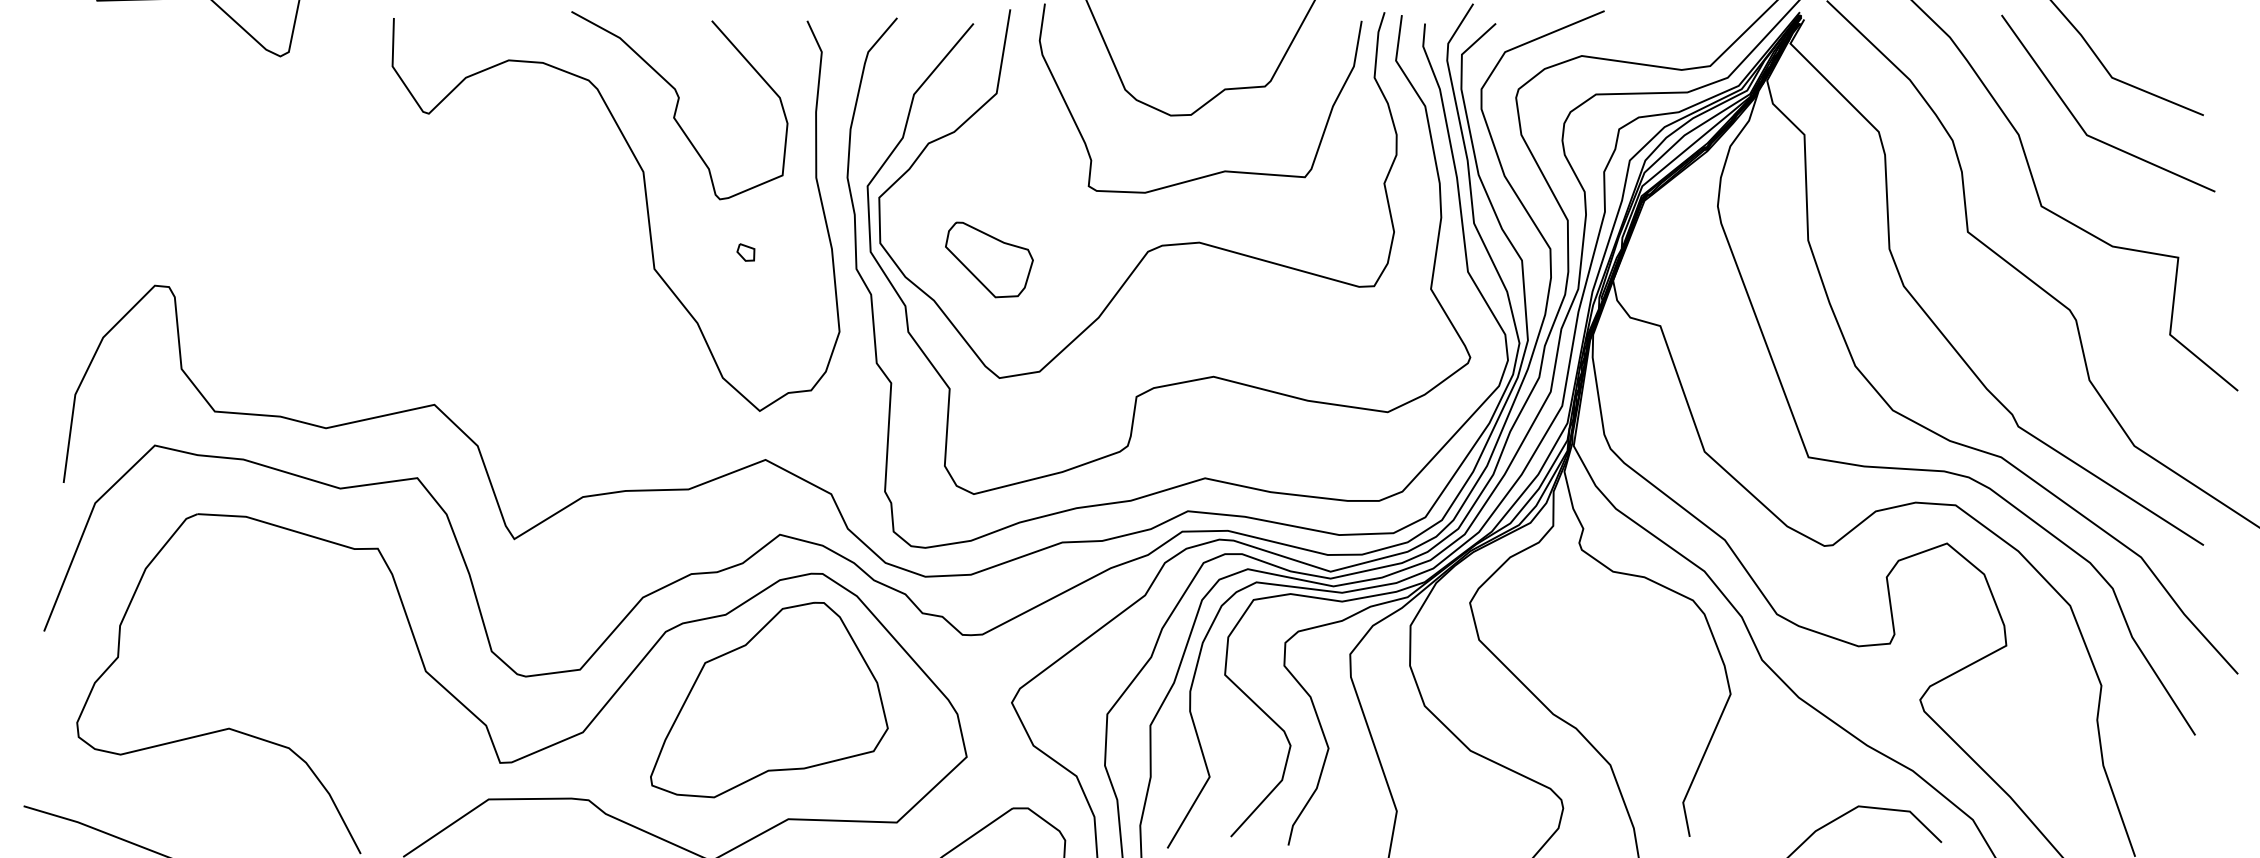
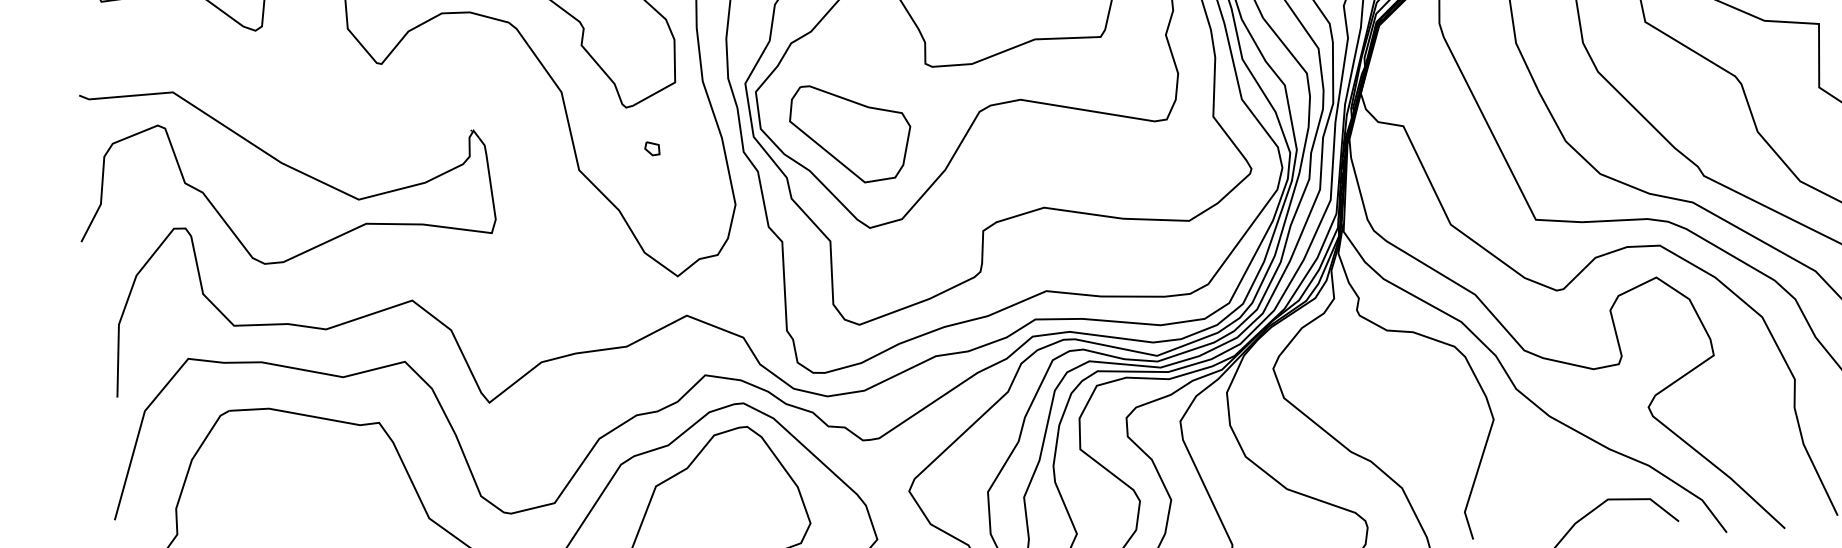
part: (293, 225) -> (281, 167), added
part: (989, 259) -> (851, 132), size x1.67

